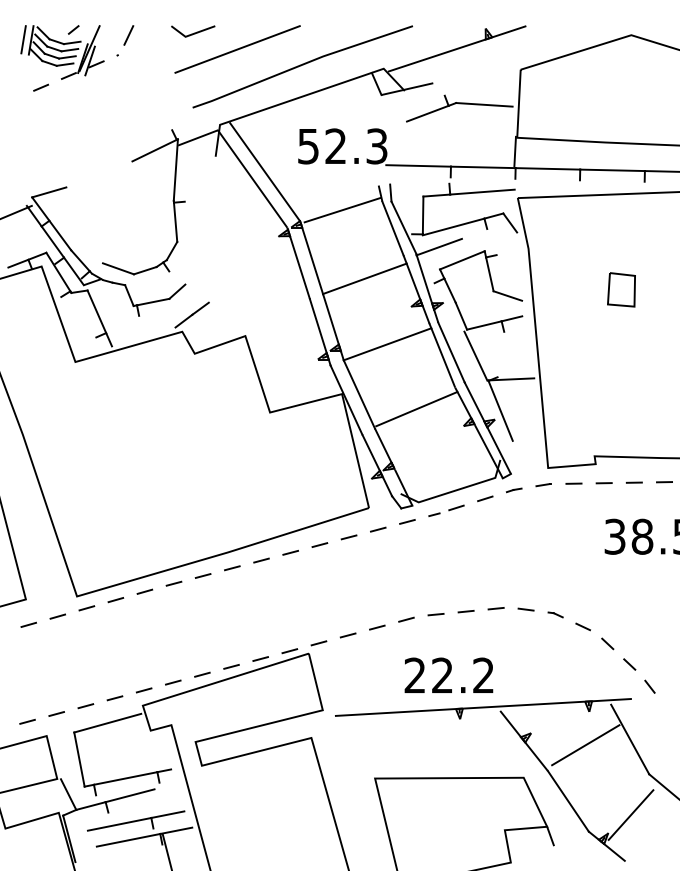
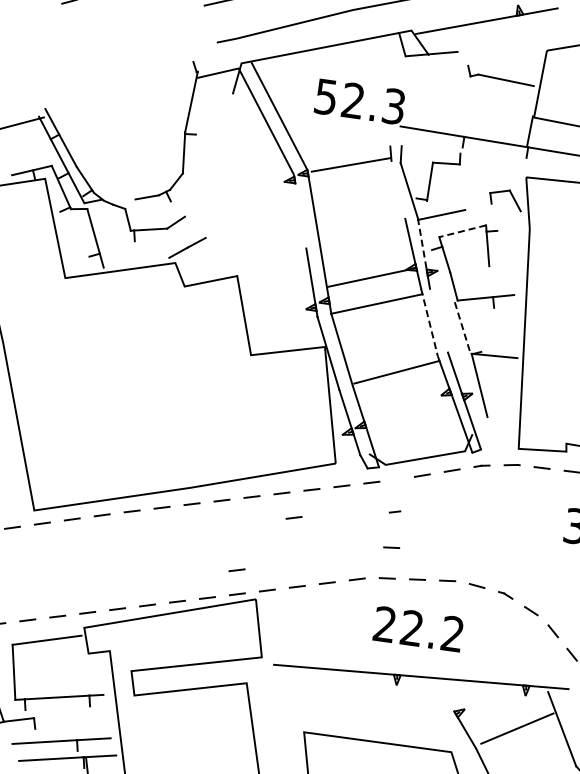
line: (427, 113) -> (448, 81), removed
line: (154, 150) -> (173, 79), removed
line: (482, 191) -> (492, 165), removed
line: (49, 192) -> (63, 106), removed
line: (453, 226) -> (458, 196), removed
line: (392, 228) -> (397, 190), removed
line: (461, 260) -> (461, 231), solid -> dashed
line: (299, 267) -> (300, 215), removed
line: (117, 268) -> (120, 191), removed
line: (423, 276) -> (421, 241), solid -> dashed
line: (364, 278) -> (371, 277), moved
line: (507, 295) -> (502, 272), removed
line: (451, 352) -> (439, 321), removed
line: (442, 355) -> (429, 322), solid -> dashed
line: (476, 356) -> (463, 328), solid -> dashed
line: (434, 514) -> (395, 511), moved
line: (335, 567) -> (294, 517), added
line: (435, 583) -> (391, 547), added
line: (285, 627) -> (236, 570), added
text: (448, 674) -> (418, 628), moved
line: (510, 723) -> (445, 696), removed
line: (129, 795) -> (58, 714), removed

